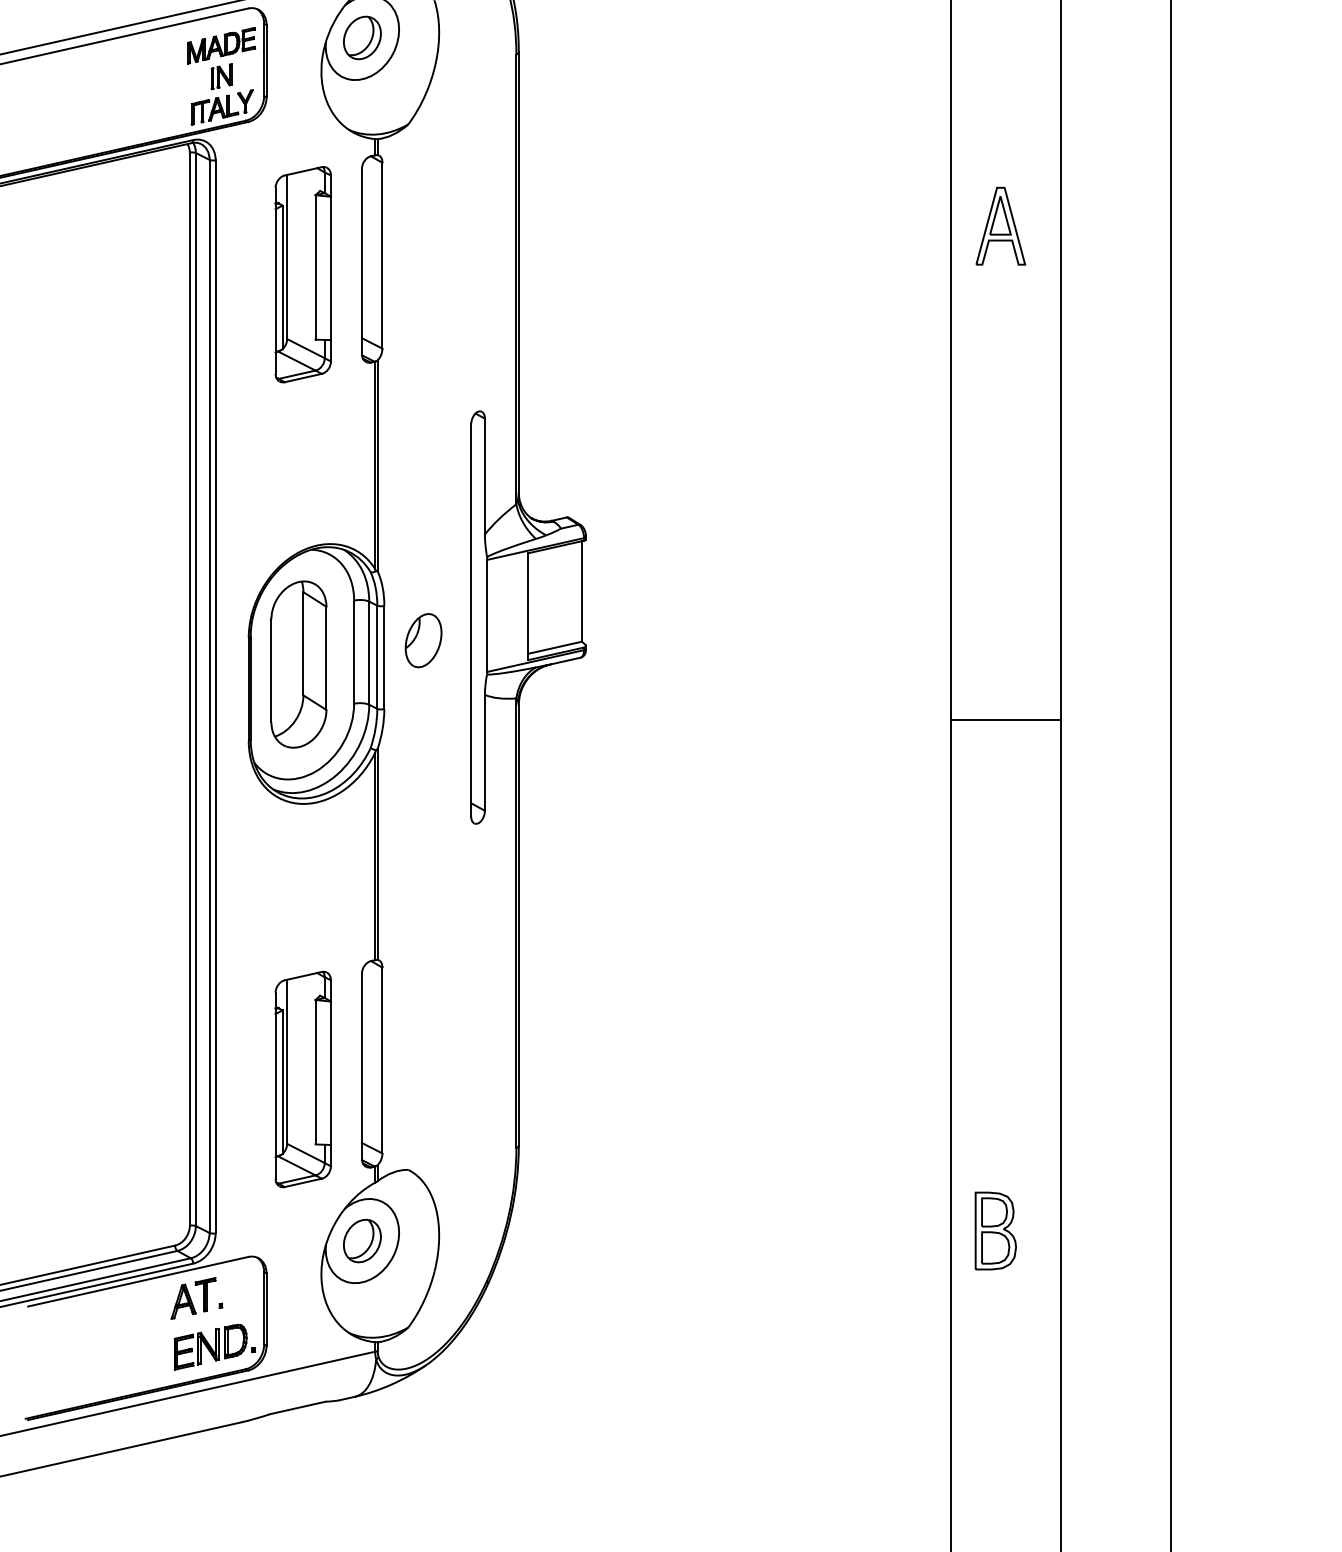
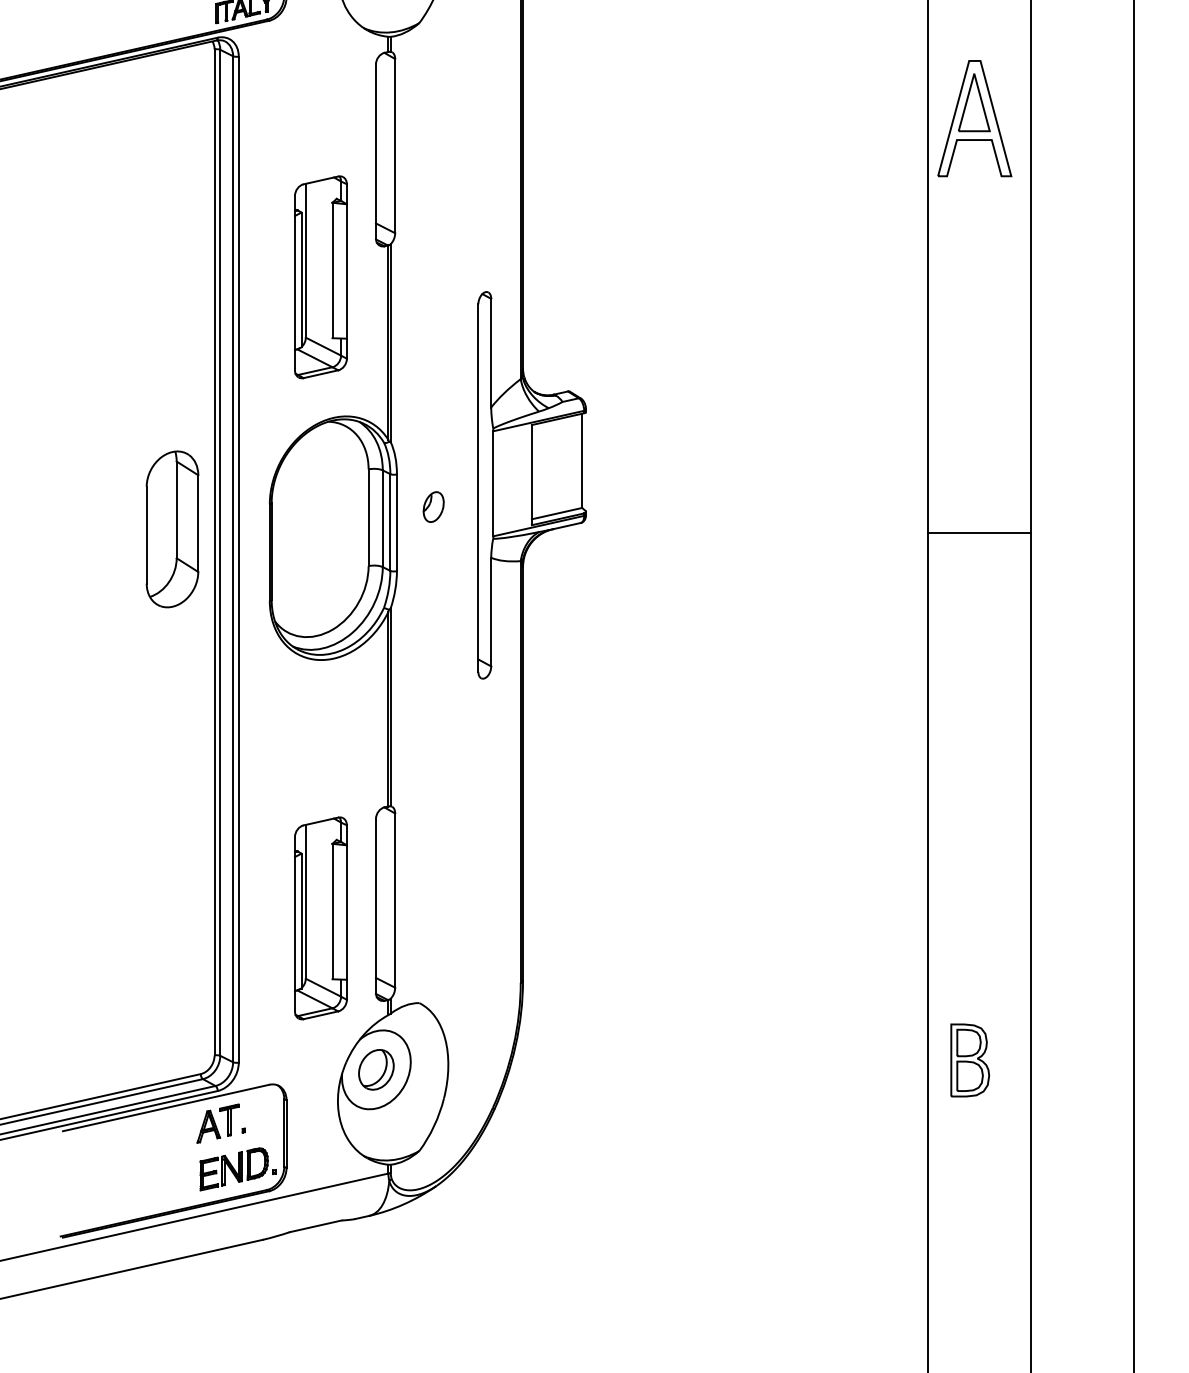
part: (1000, 225) -> (974, 117), size x1.6
part: (302, 274) -> (320, 277), moved
part: (423, 640) -> (433, 506), size x0.6
part: (298, 664) -> (172, 529), moved
line: (1006, 720) -> (980, 533), moved

